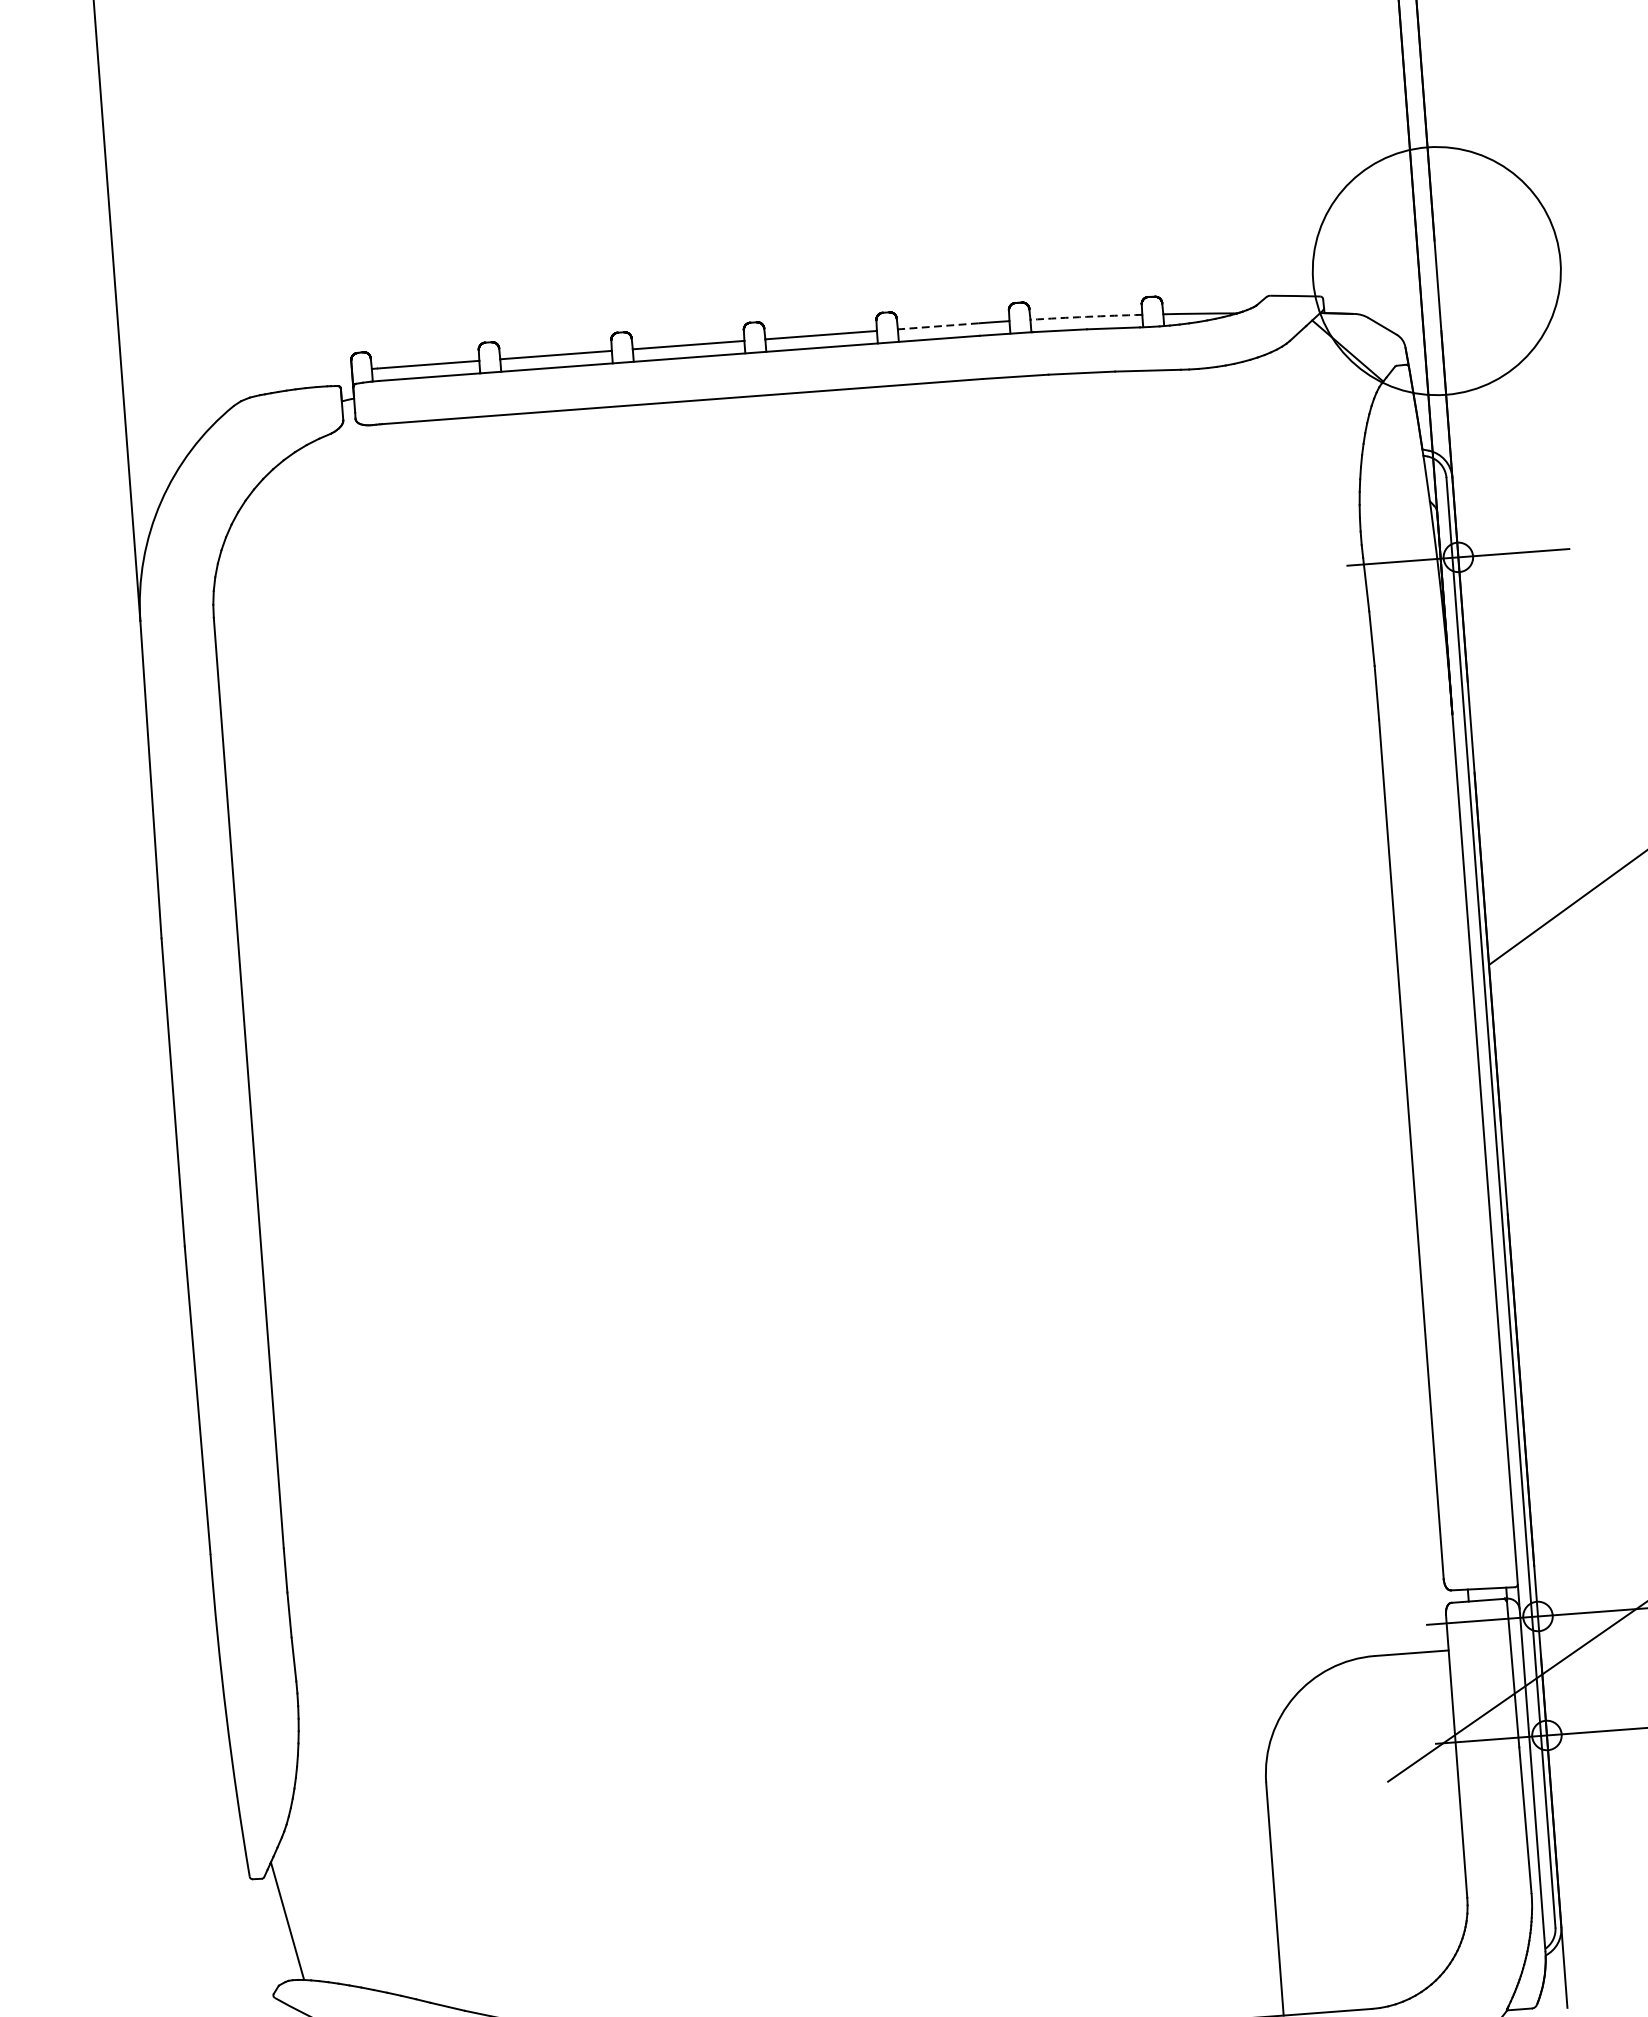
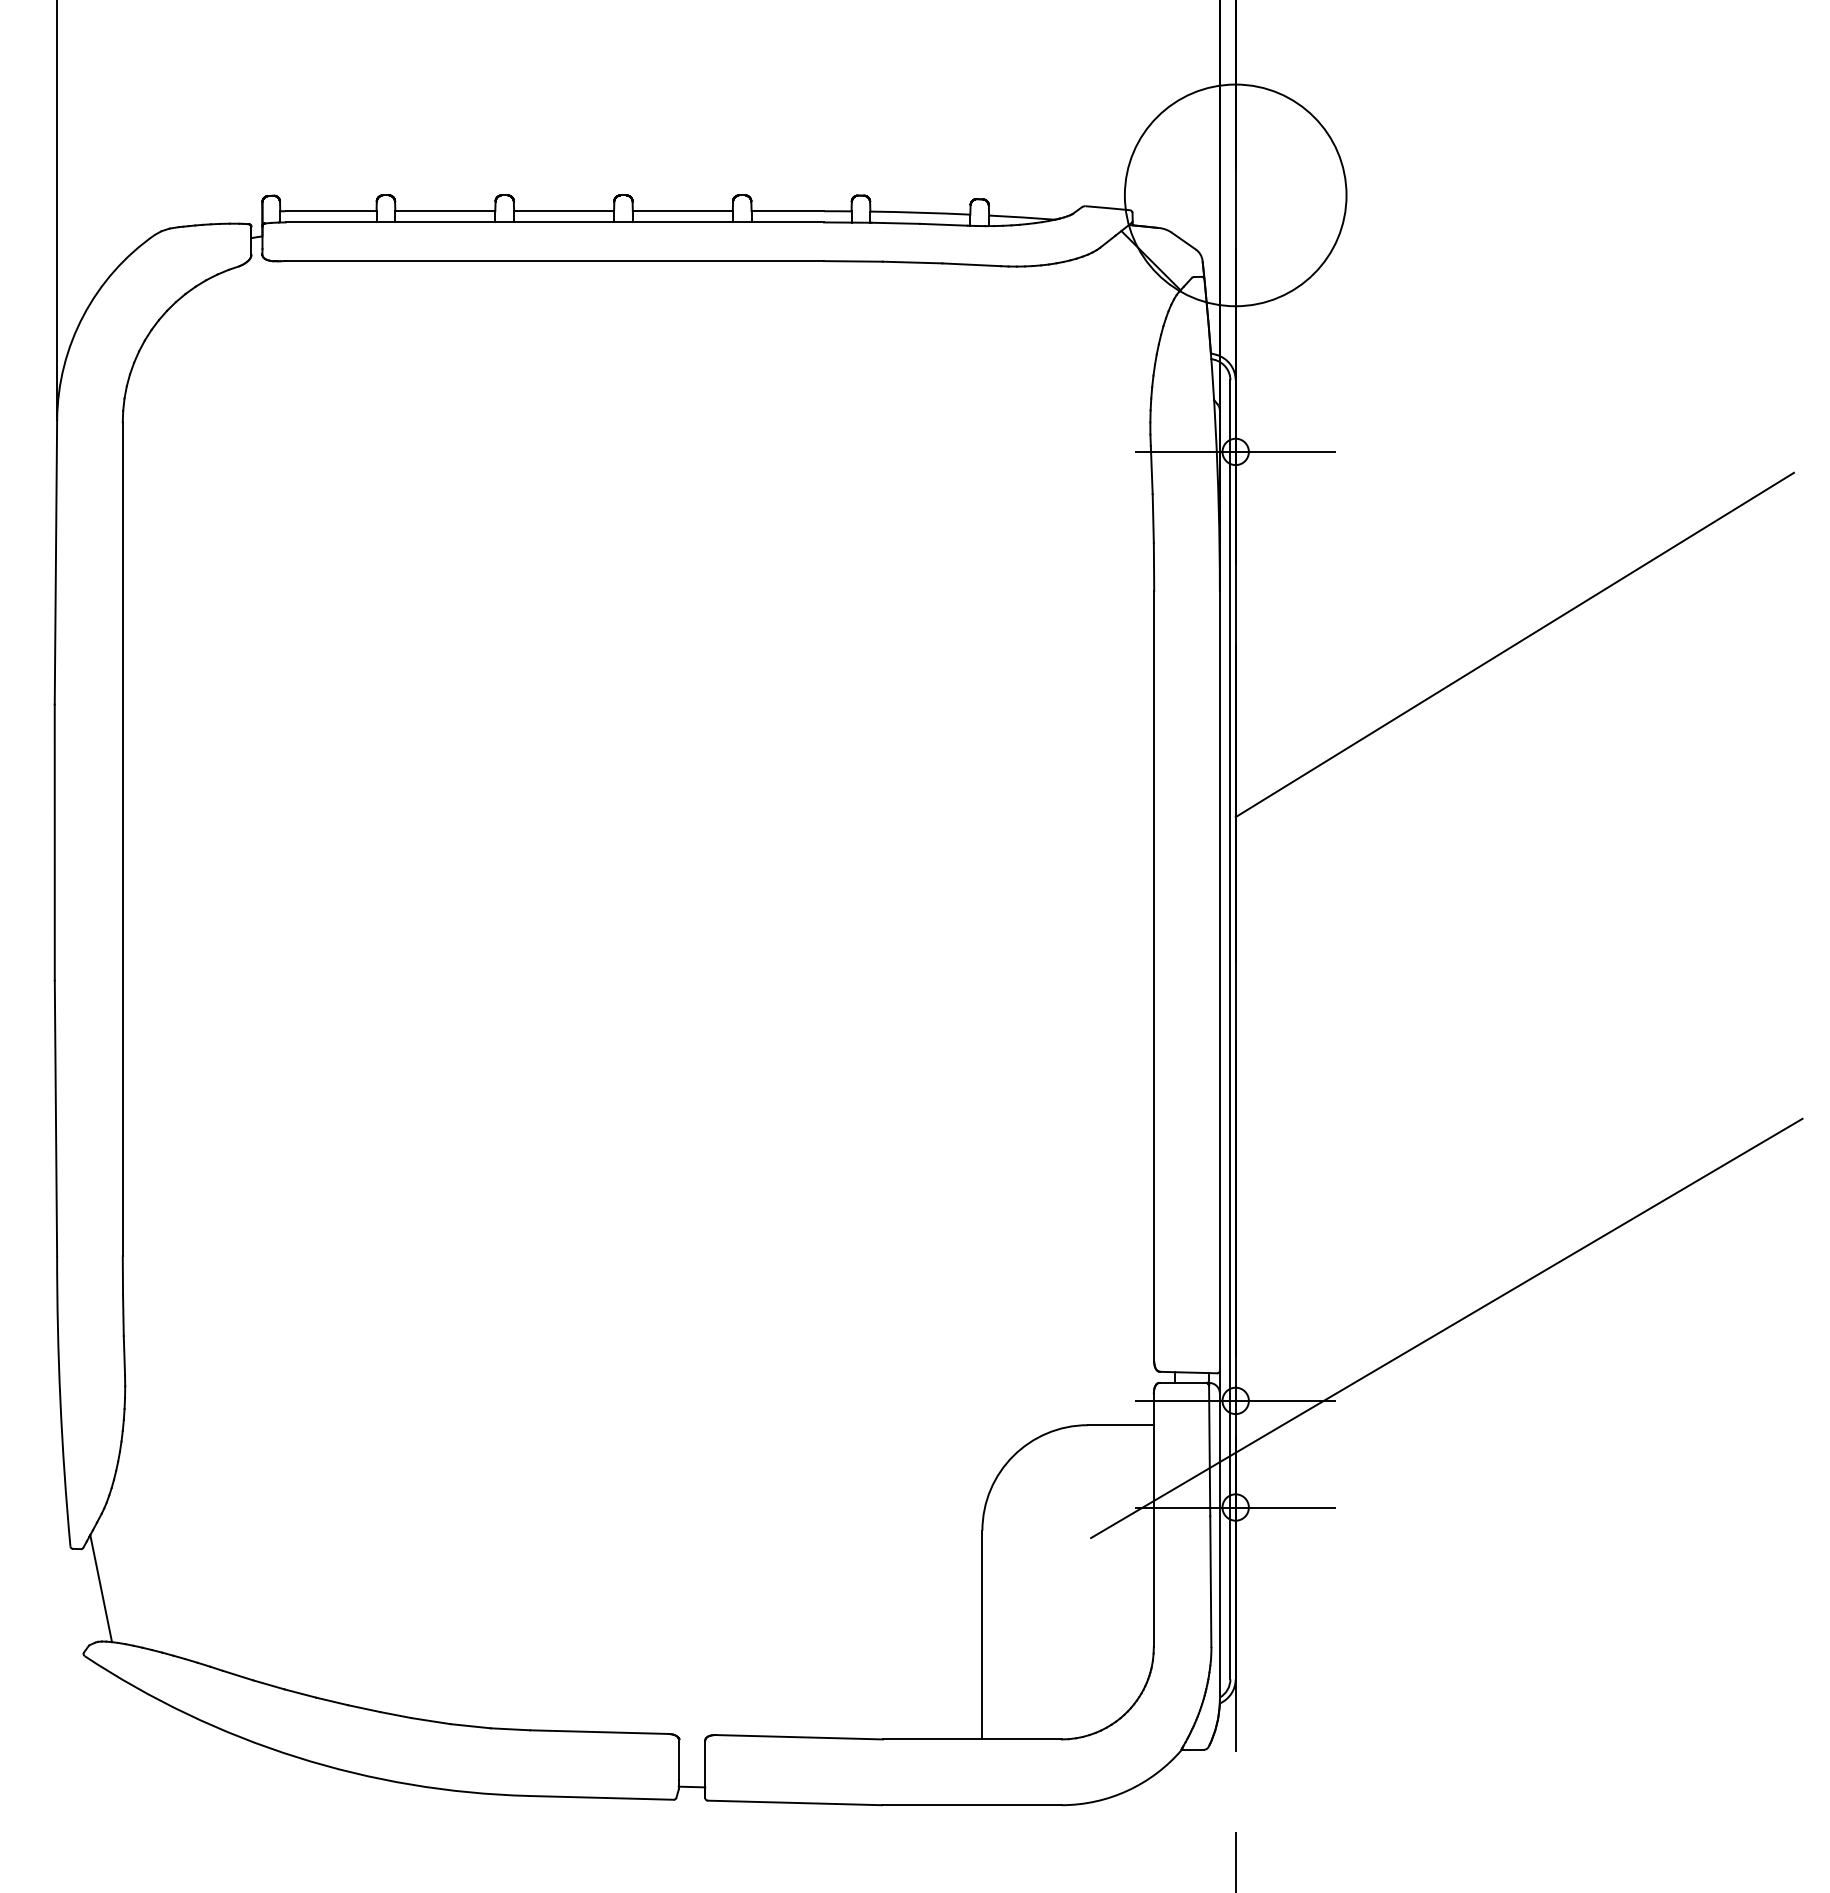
arc: (1086, 316) -> (920, 212), dashed -> solid
line: (937, 326) -> (787, 211), dashed -> solid

